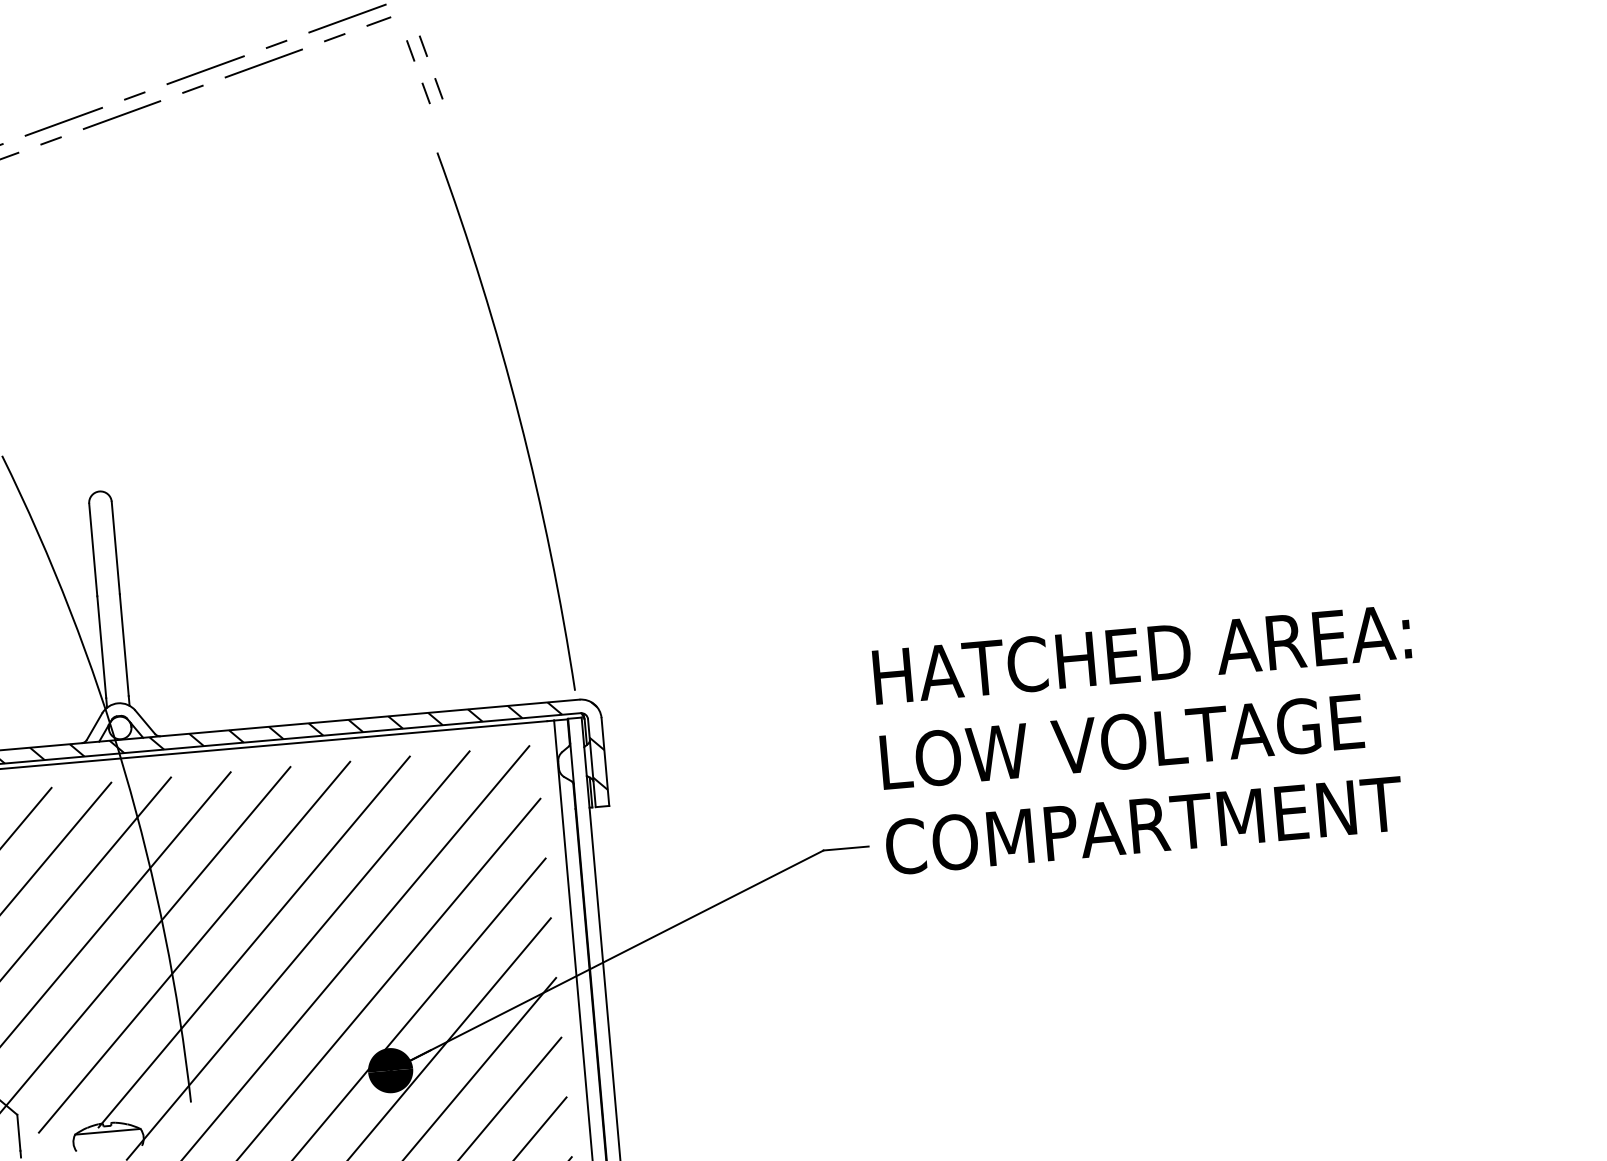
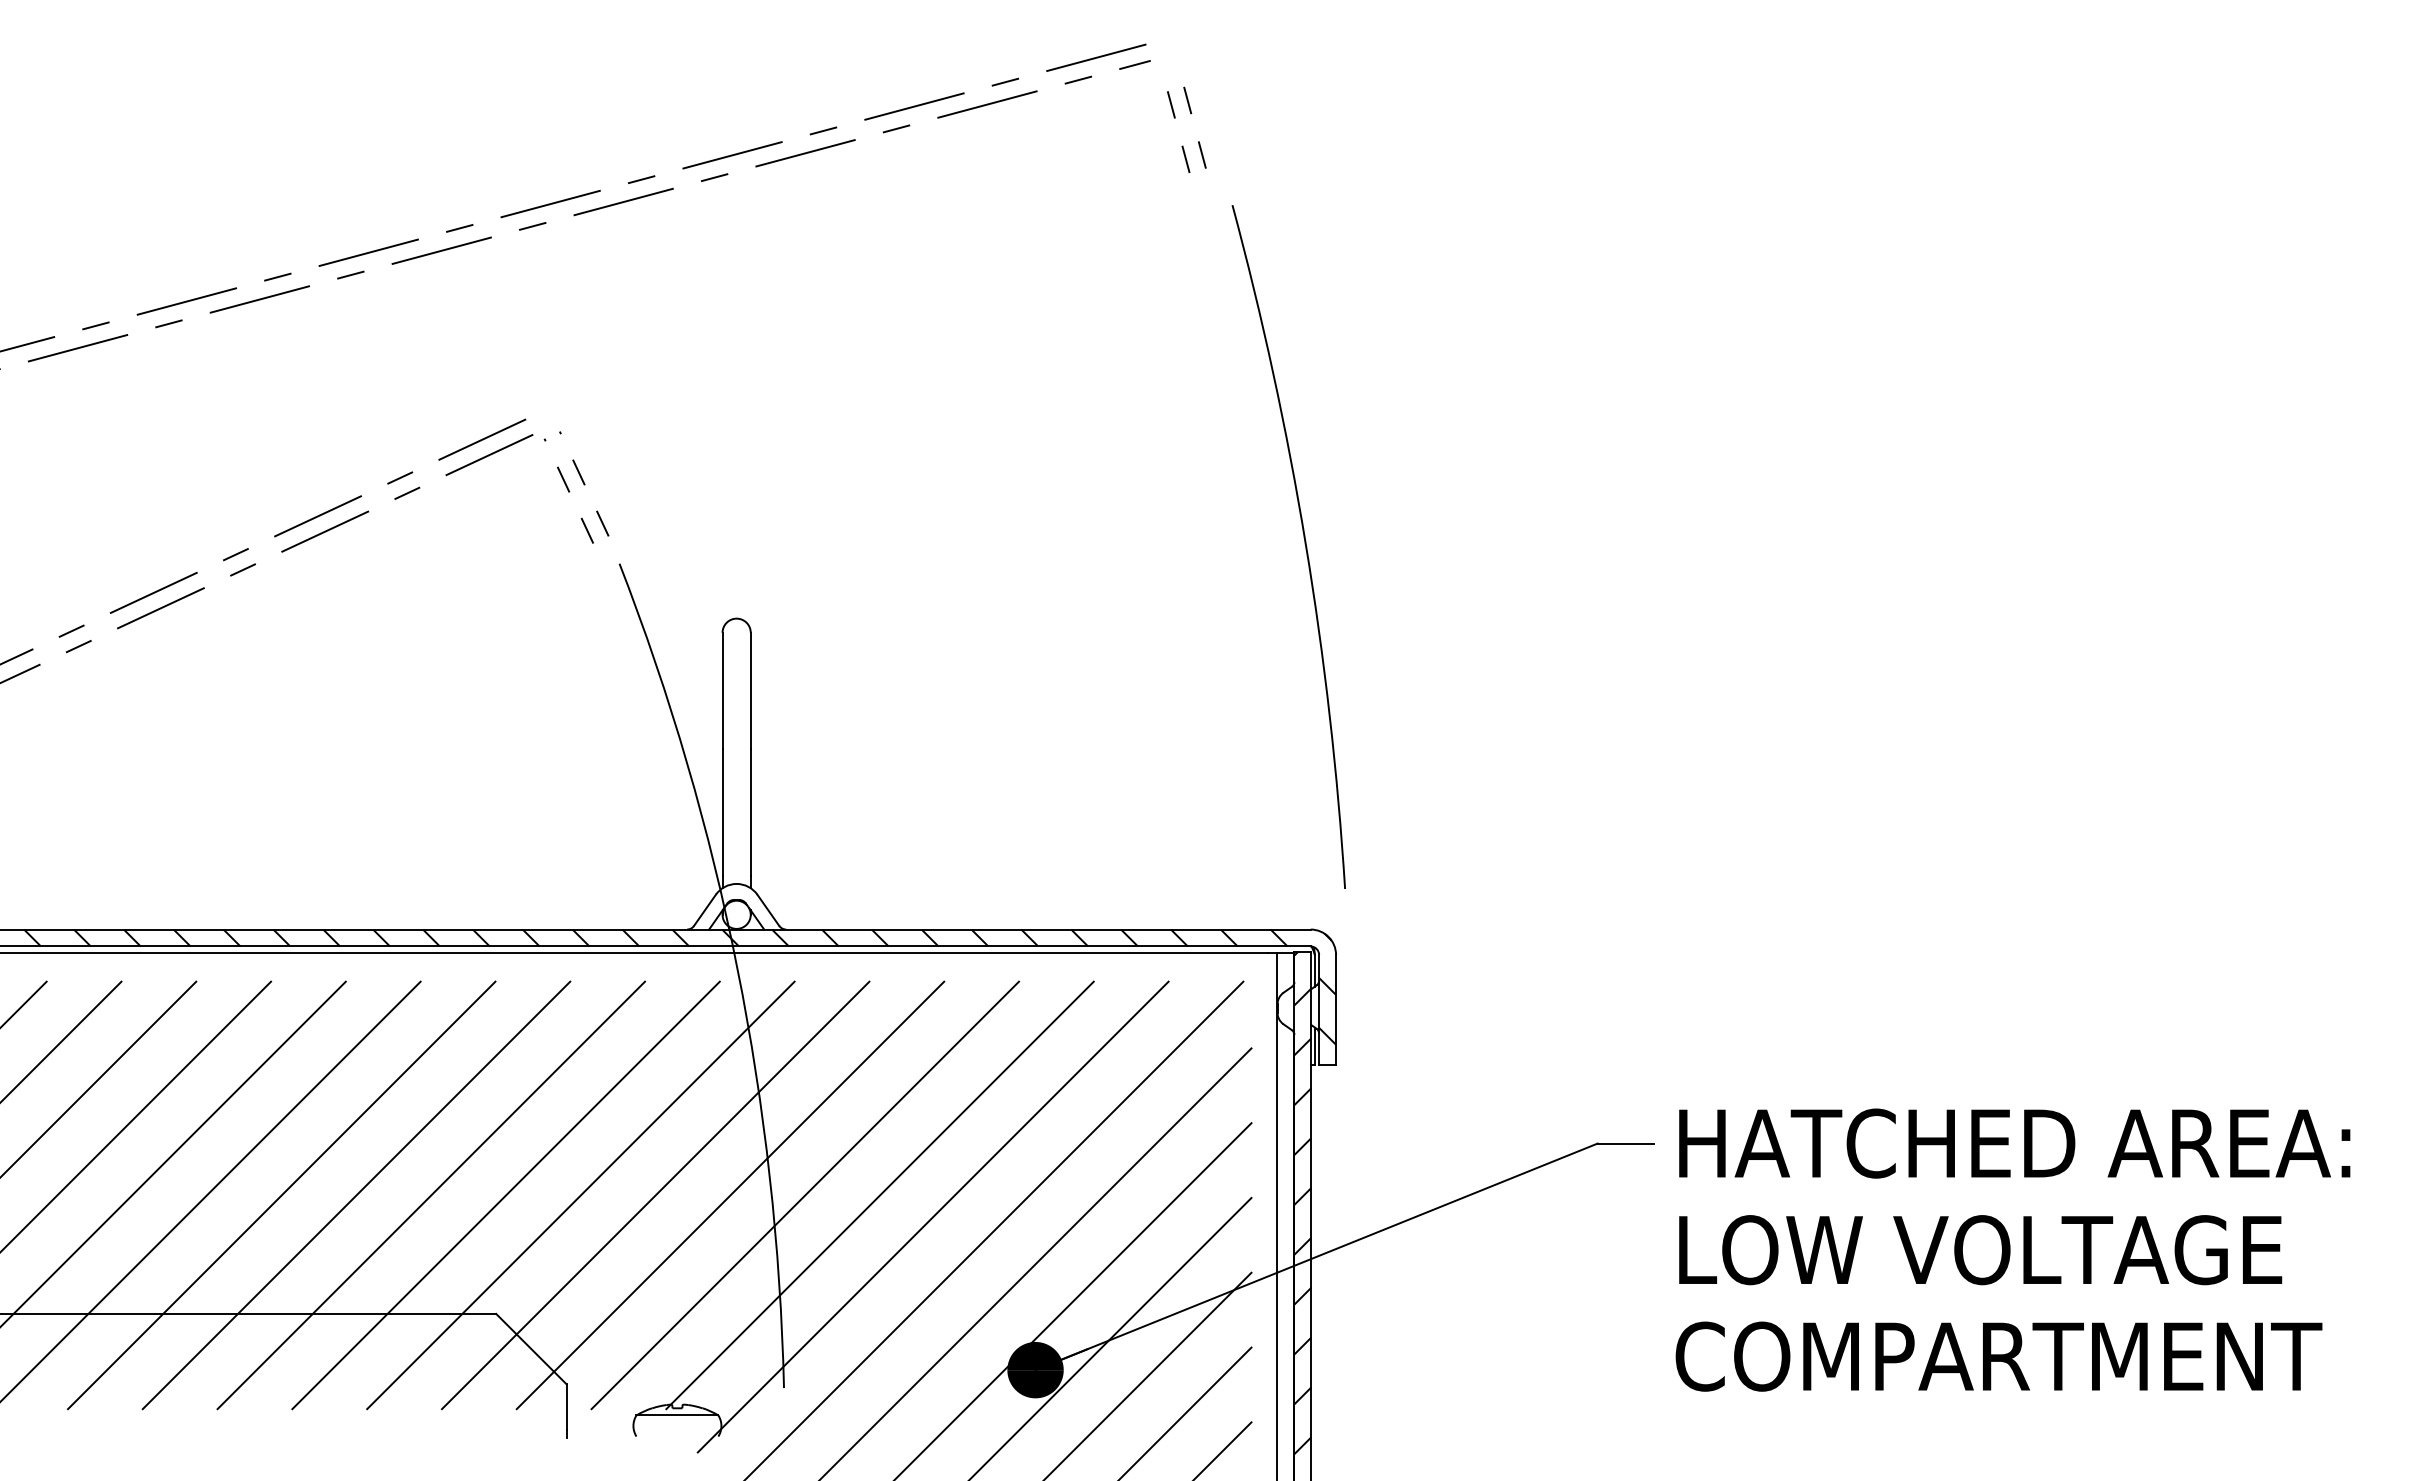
arc: (518, 418) -> (1304, 544), moved
text: (1147, 739) -> (2012, 1249), moved
hatch: (592, 918) -> (1302, 1203), added

